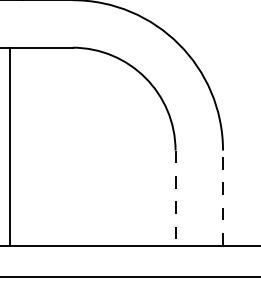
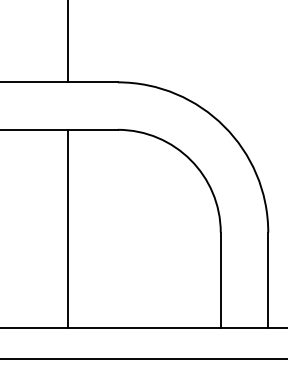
line: (10, 146) -> (68, 228), moved
line: (223, 197) -> (268, 279), dashed -> solid
line: (175, 198) -> (220, 280), dashed -> solid

